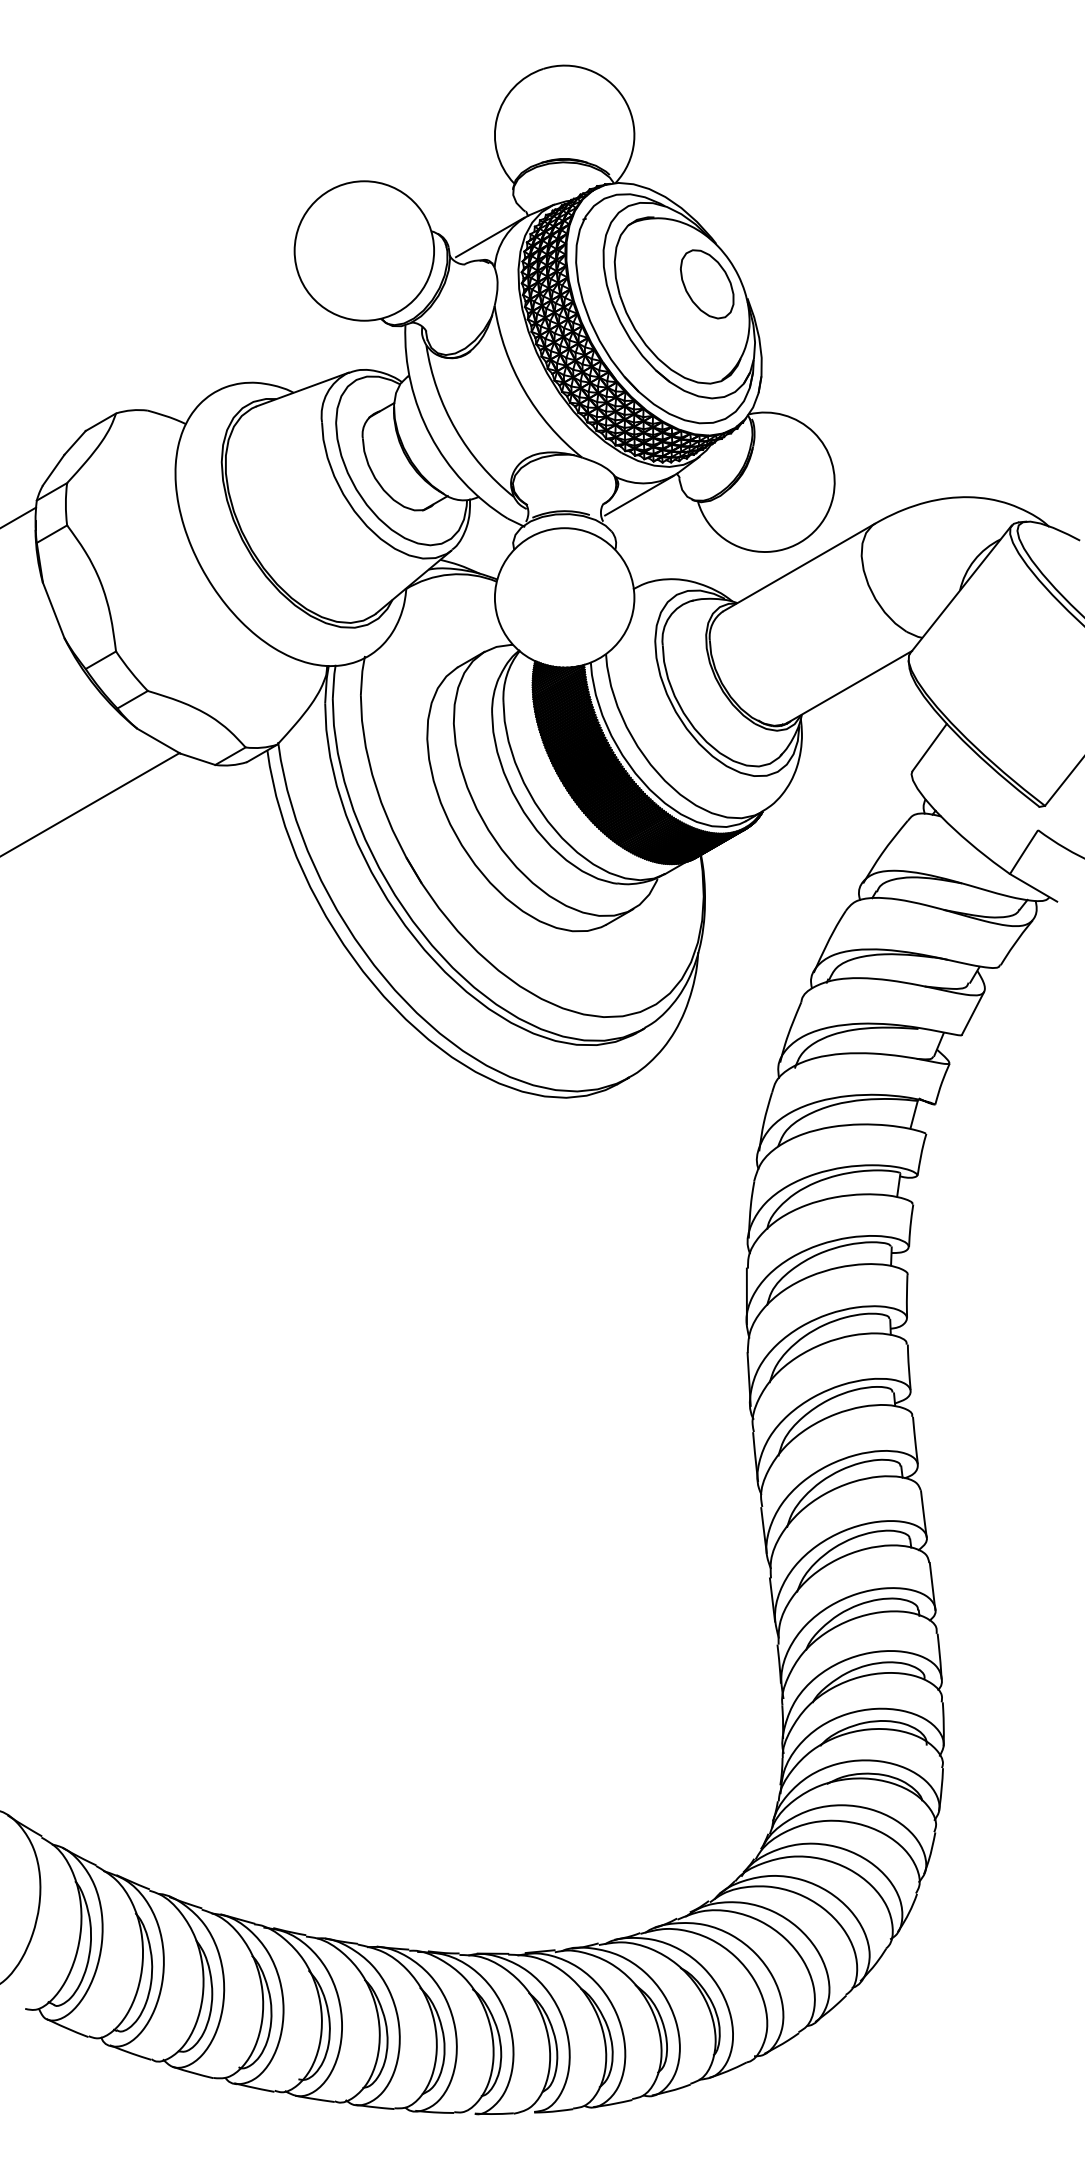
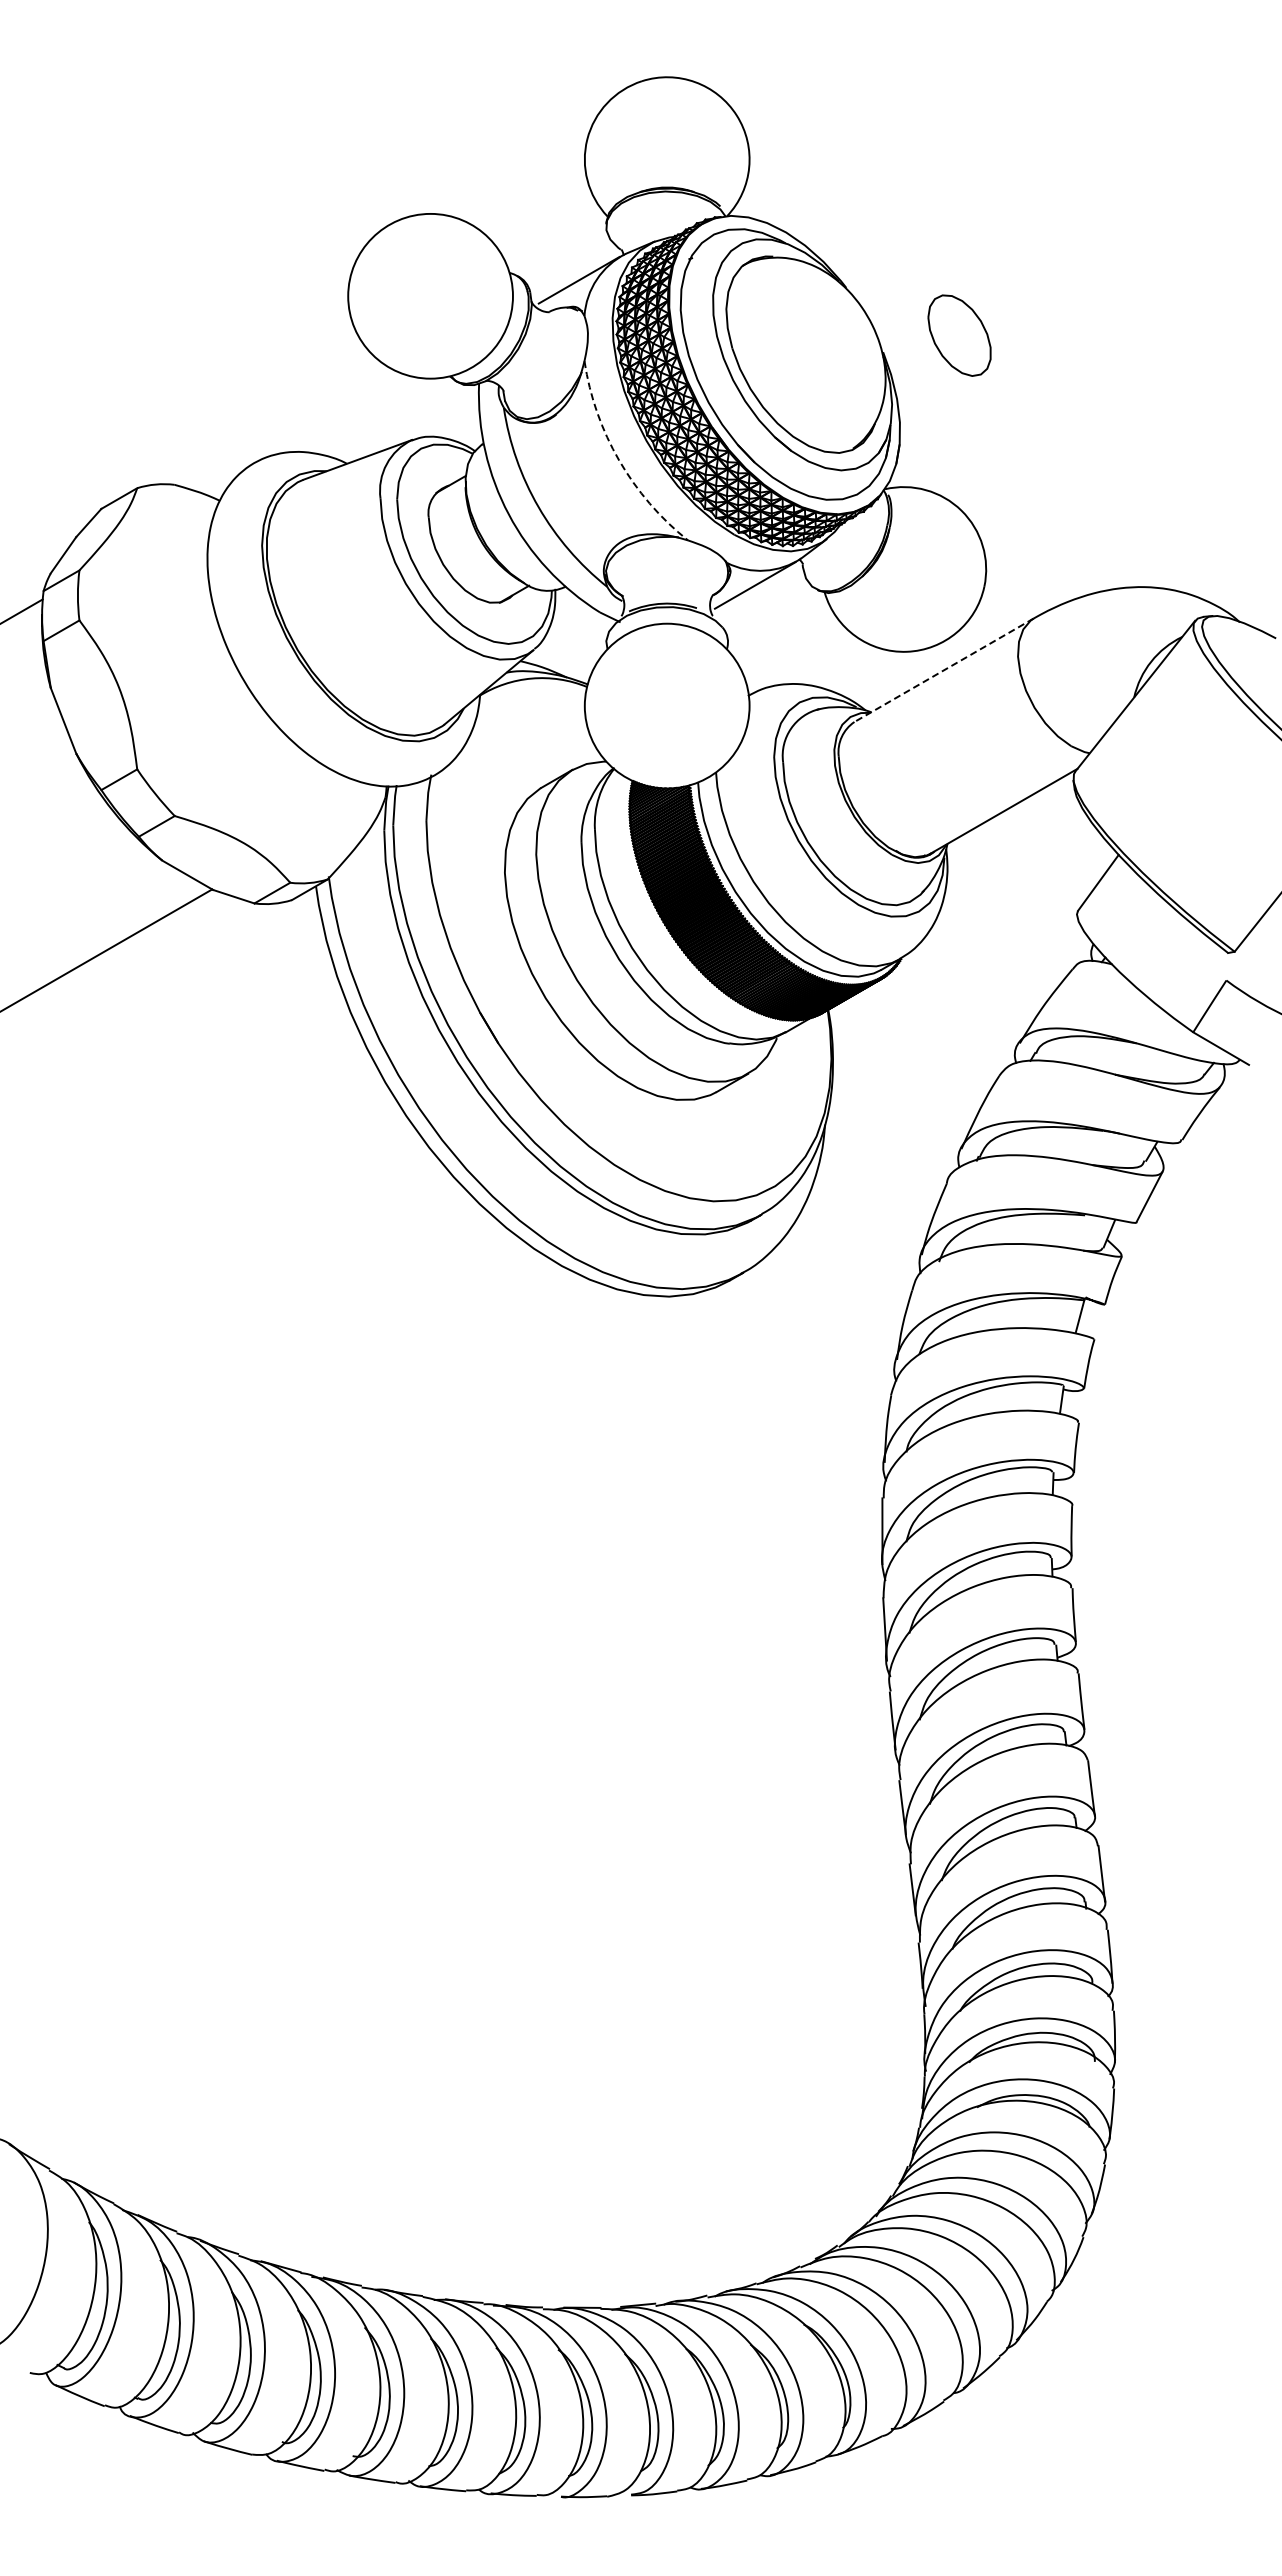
part: (707, 284) -> (959, 335), moved
arc: (524, 390) -> (619, 460), solid -> dashed
line: (798, 567) -> (943, 670), solid -> dashed

